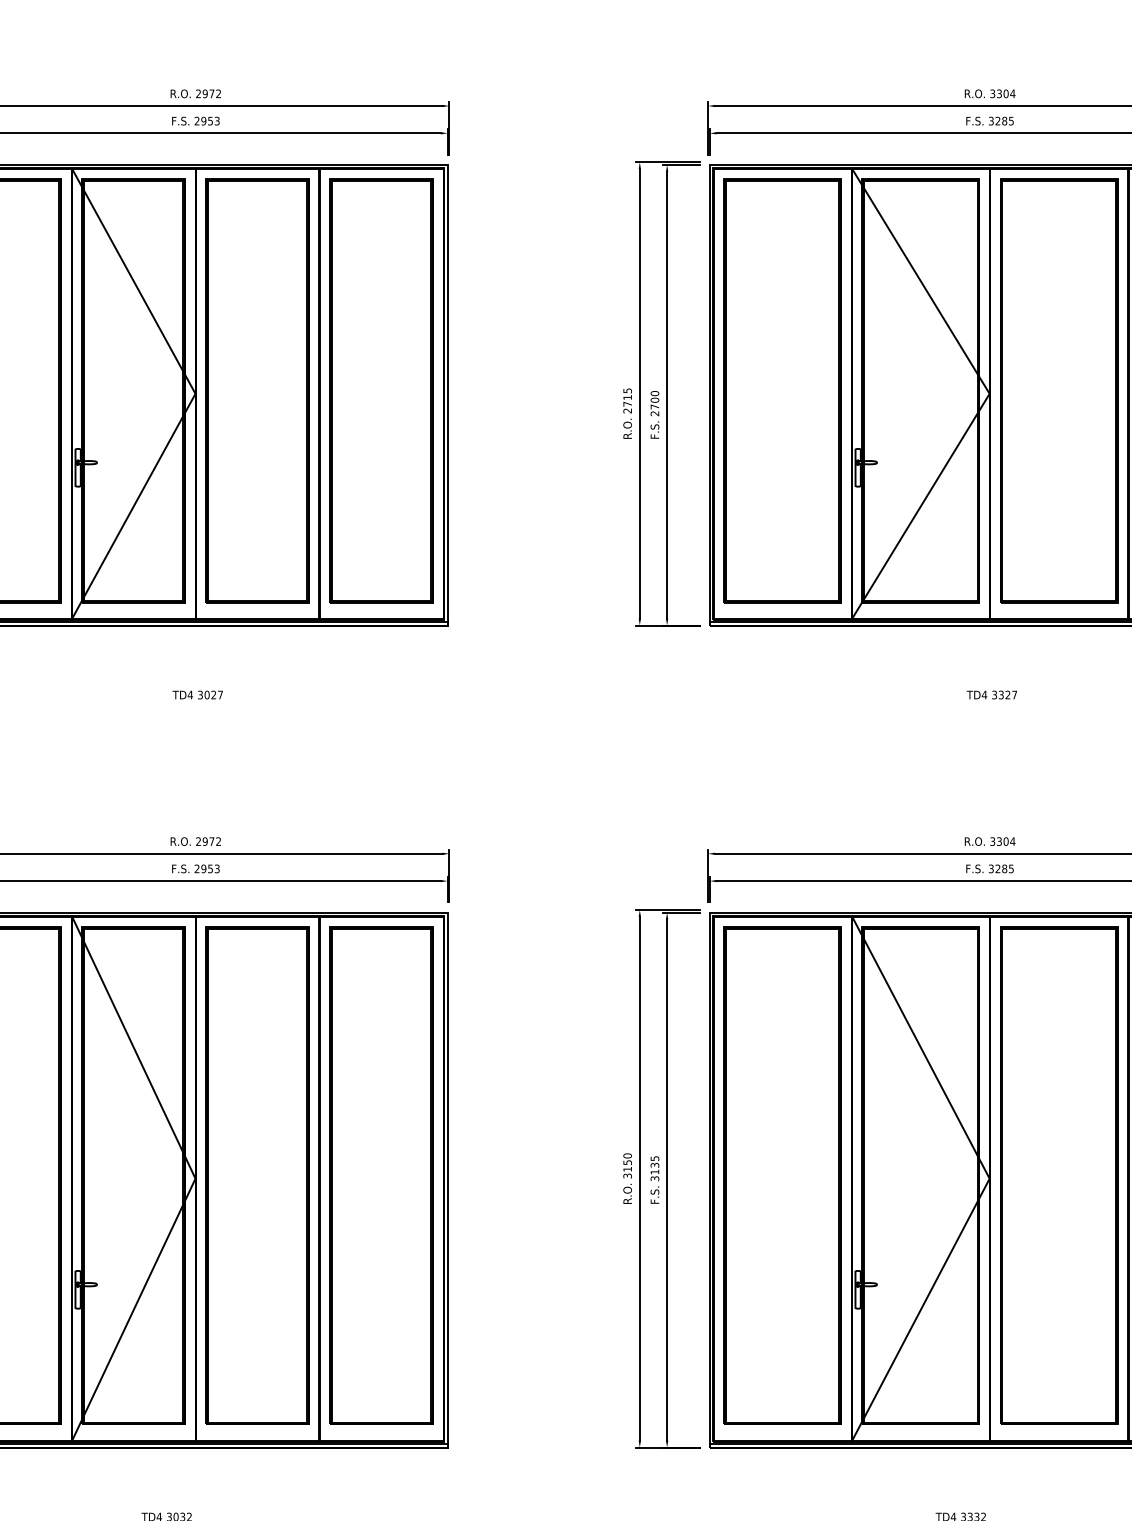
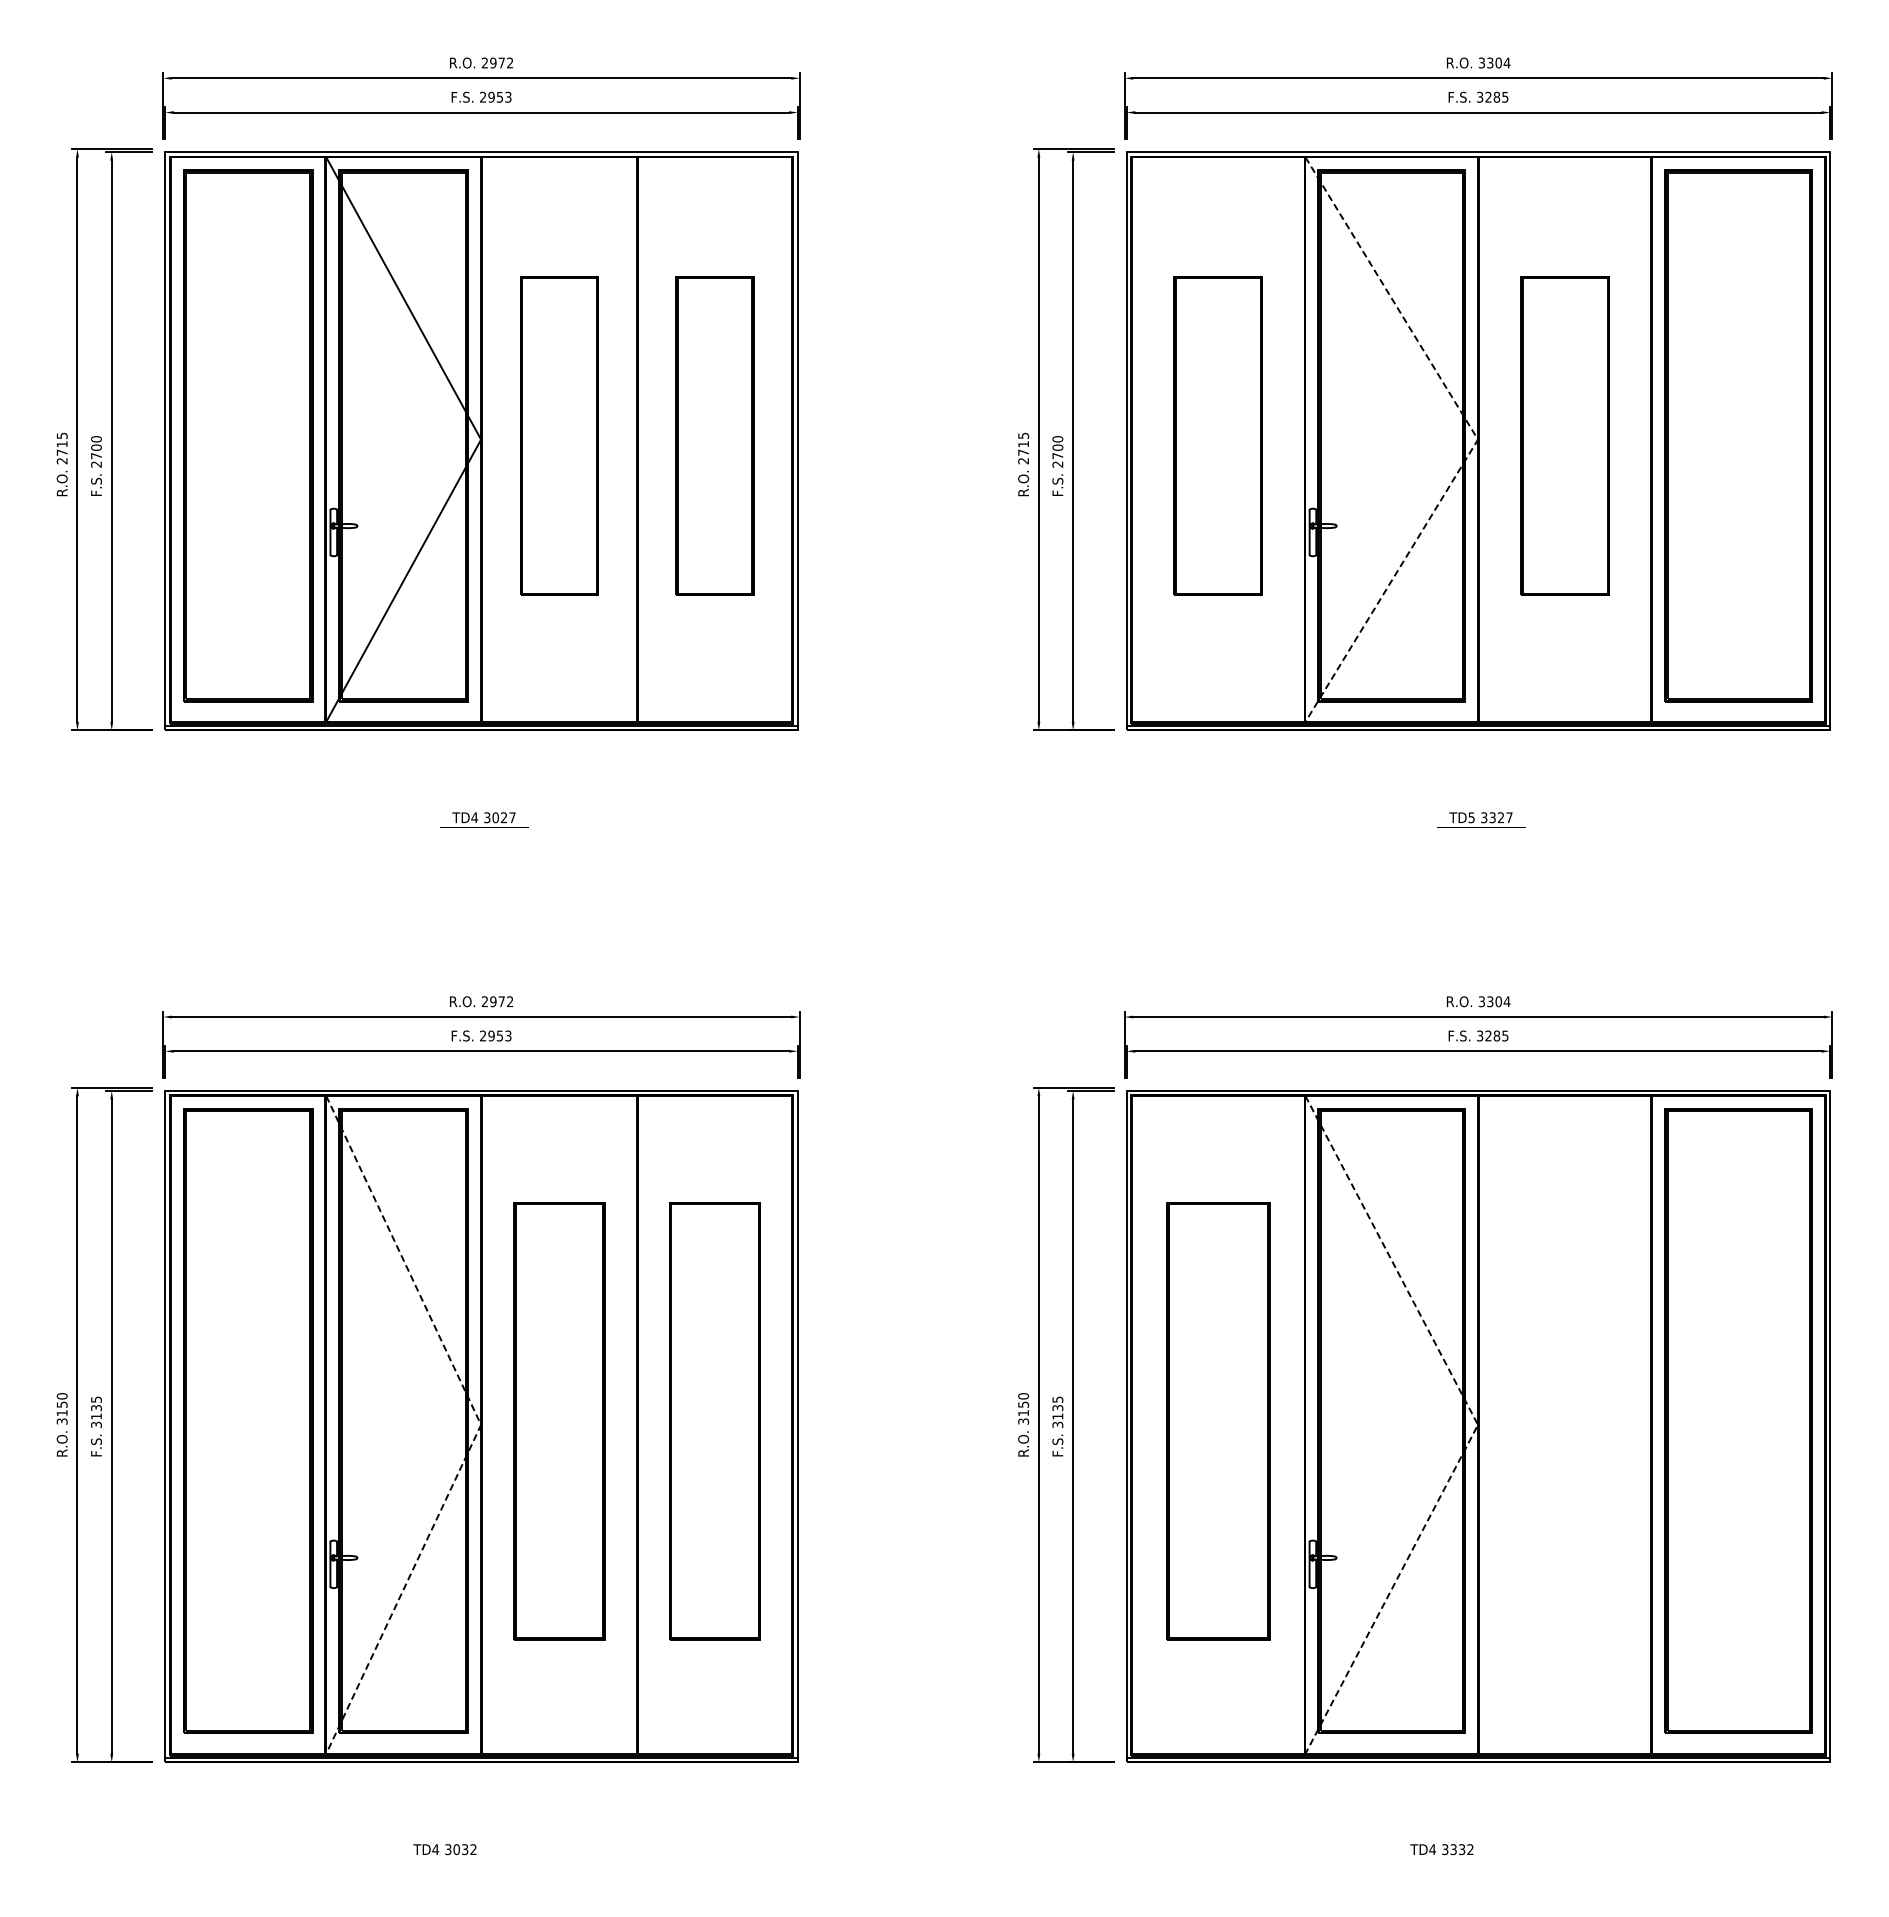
part: (257, 390) -> (559, 435), size x0.6
part: (381, 390) -> (714, 435), size x0.6
part: (782, 390) -> (1218, 435), size x0.6
part: (1059, 390) -> (1565, 435), size x0.6
line: (990, 393) -> (1478, 439), solid -> dashed
text: (984, 694) -> (1471, 817), TD4 -> TD5
part: (257, 1175) -> (559, 1420), size x0.7
part: (381, 1175) -> (714, 1420), size x0.7
part: (782, 1175) -> (1218, 1420), size x0.7
part: (1059, 1175) -> (1565, 1420), removed
line: (195, 1178) -> (481, 1424), solid -> dashed
line: (990, 1178) -> (1478, 1424), solid -> dashed

